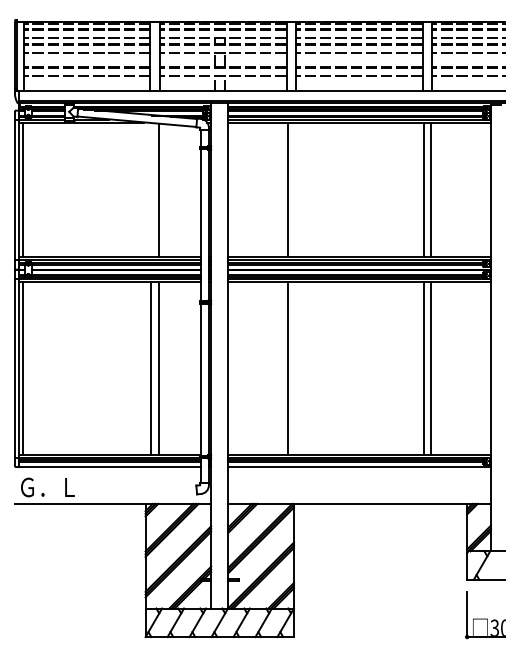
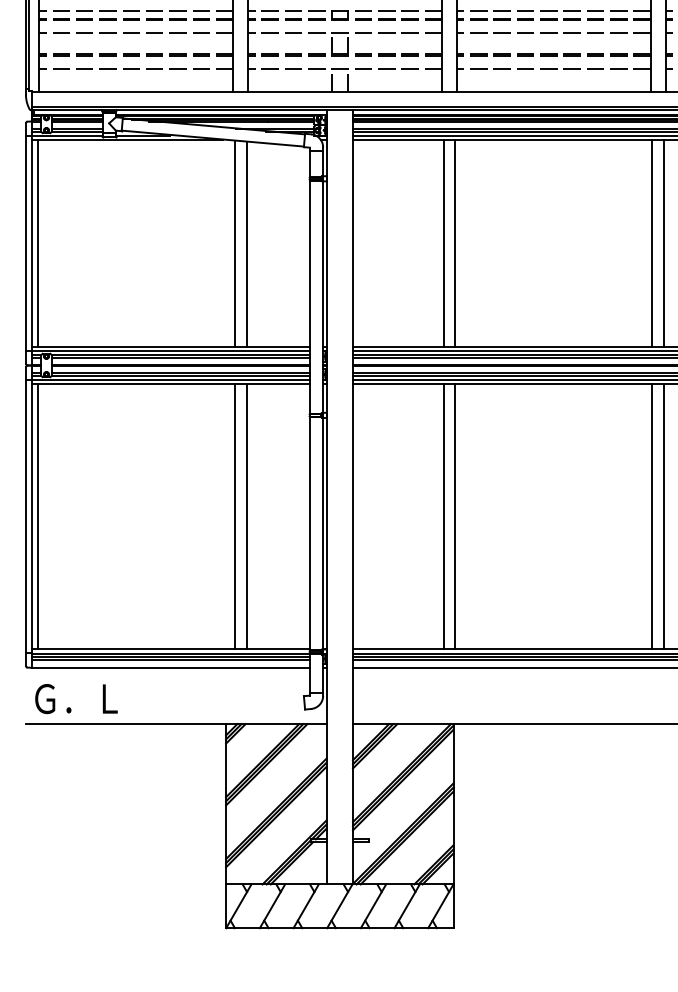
line: (295, 189) -> (455, 242), added
line: (151, 190) -> (235, 243), added
line: (295, 368) -> (455, 516), added

